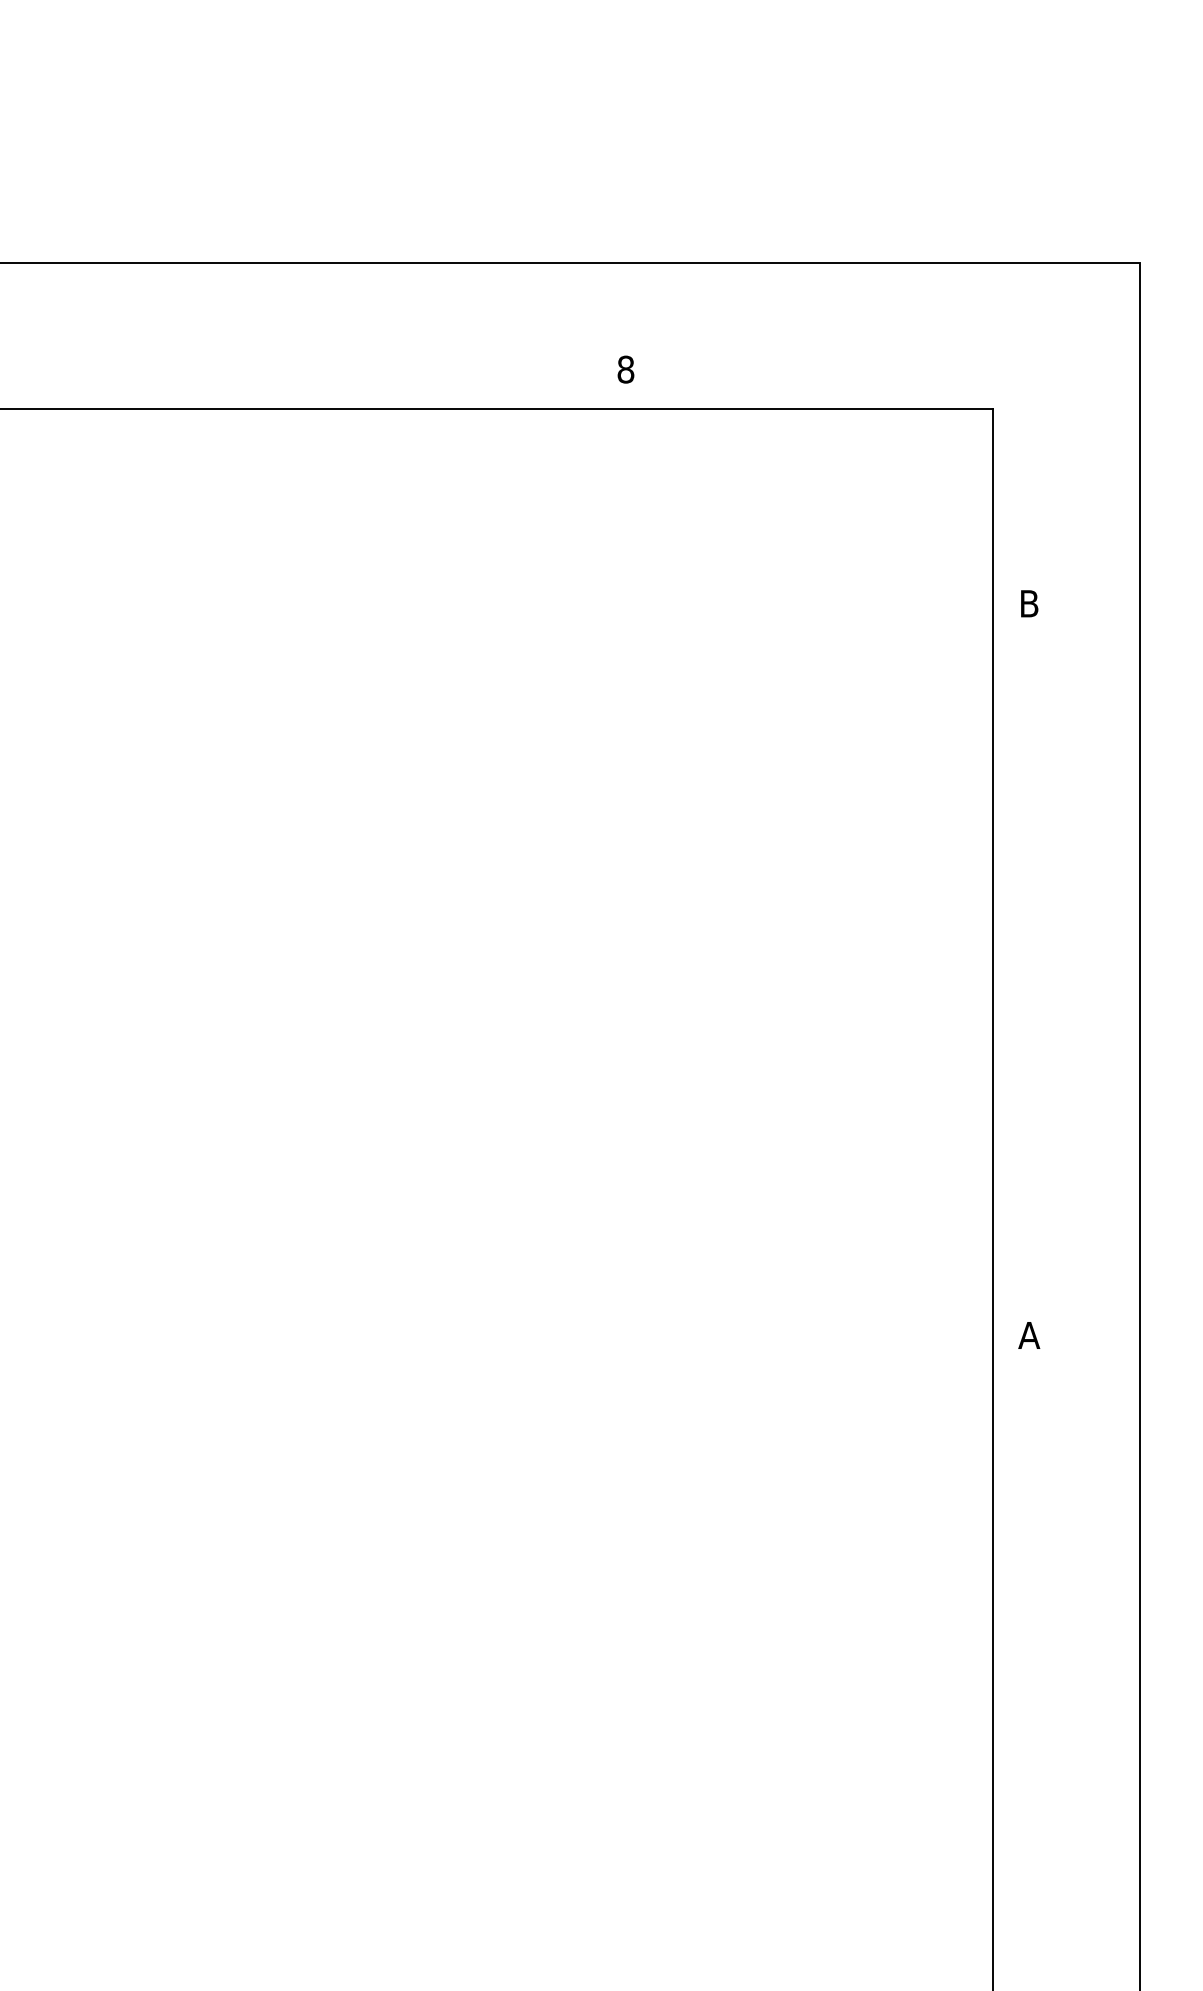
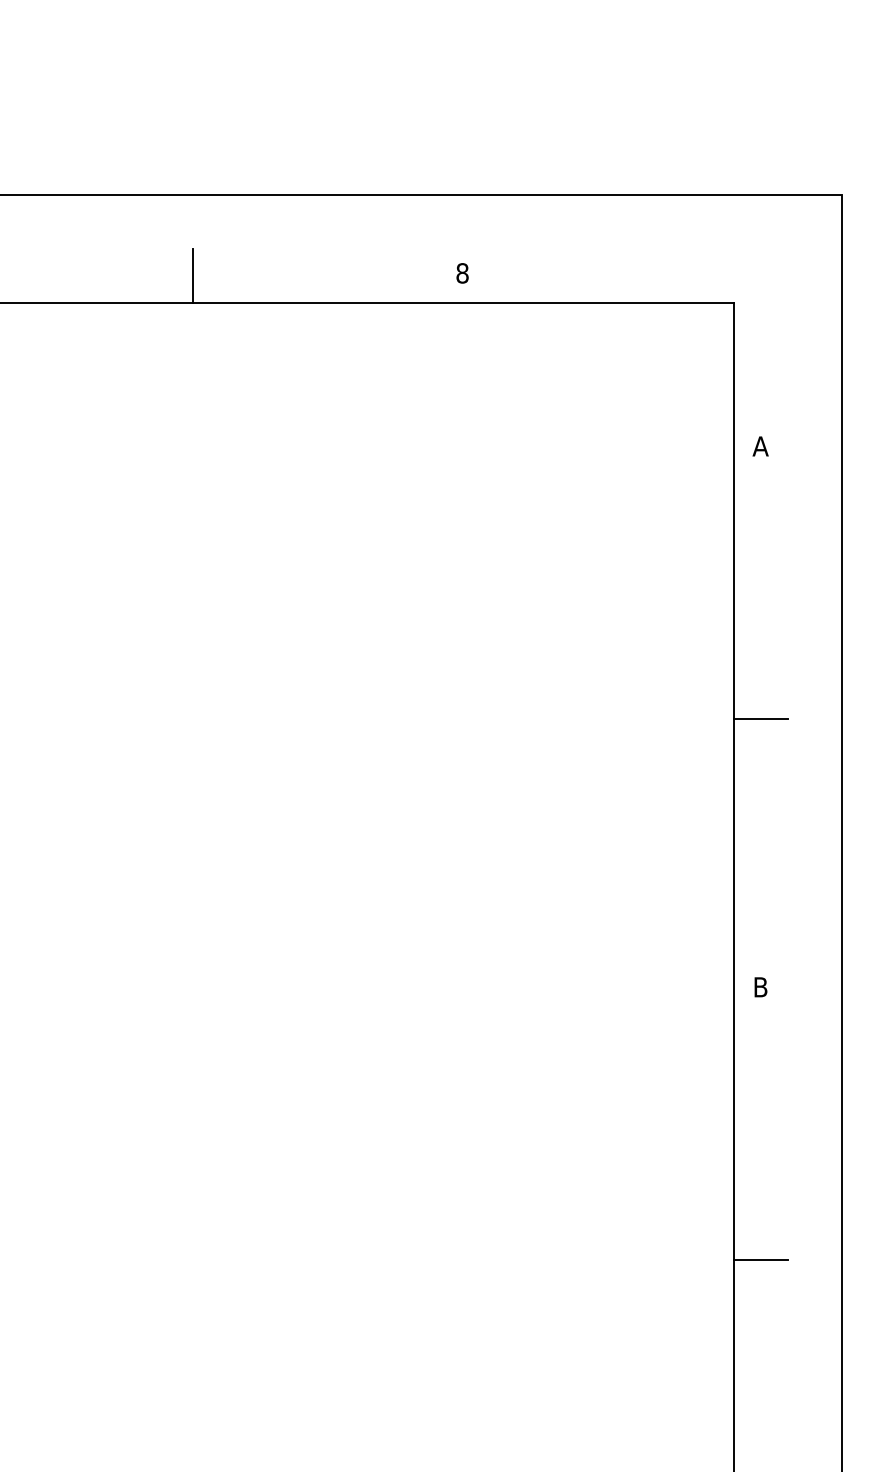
line: (261, 372) -> (193, 275), added
text: (1029, 603) -> (760, 446), B -> A
line: (1030, 973) -> (761, 719), added
text: (1029, 1335) -> (760, 987), A -> B
line: (1030, 1705) -> (761, 1260), added

